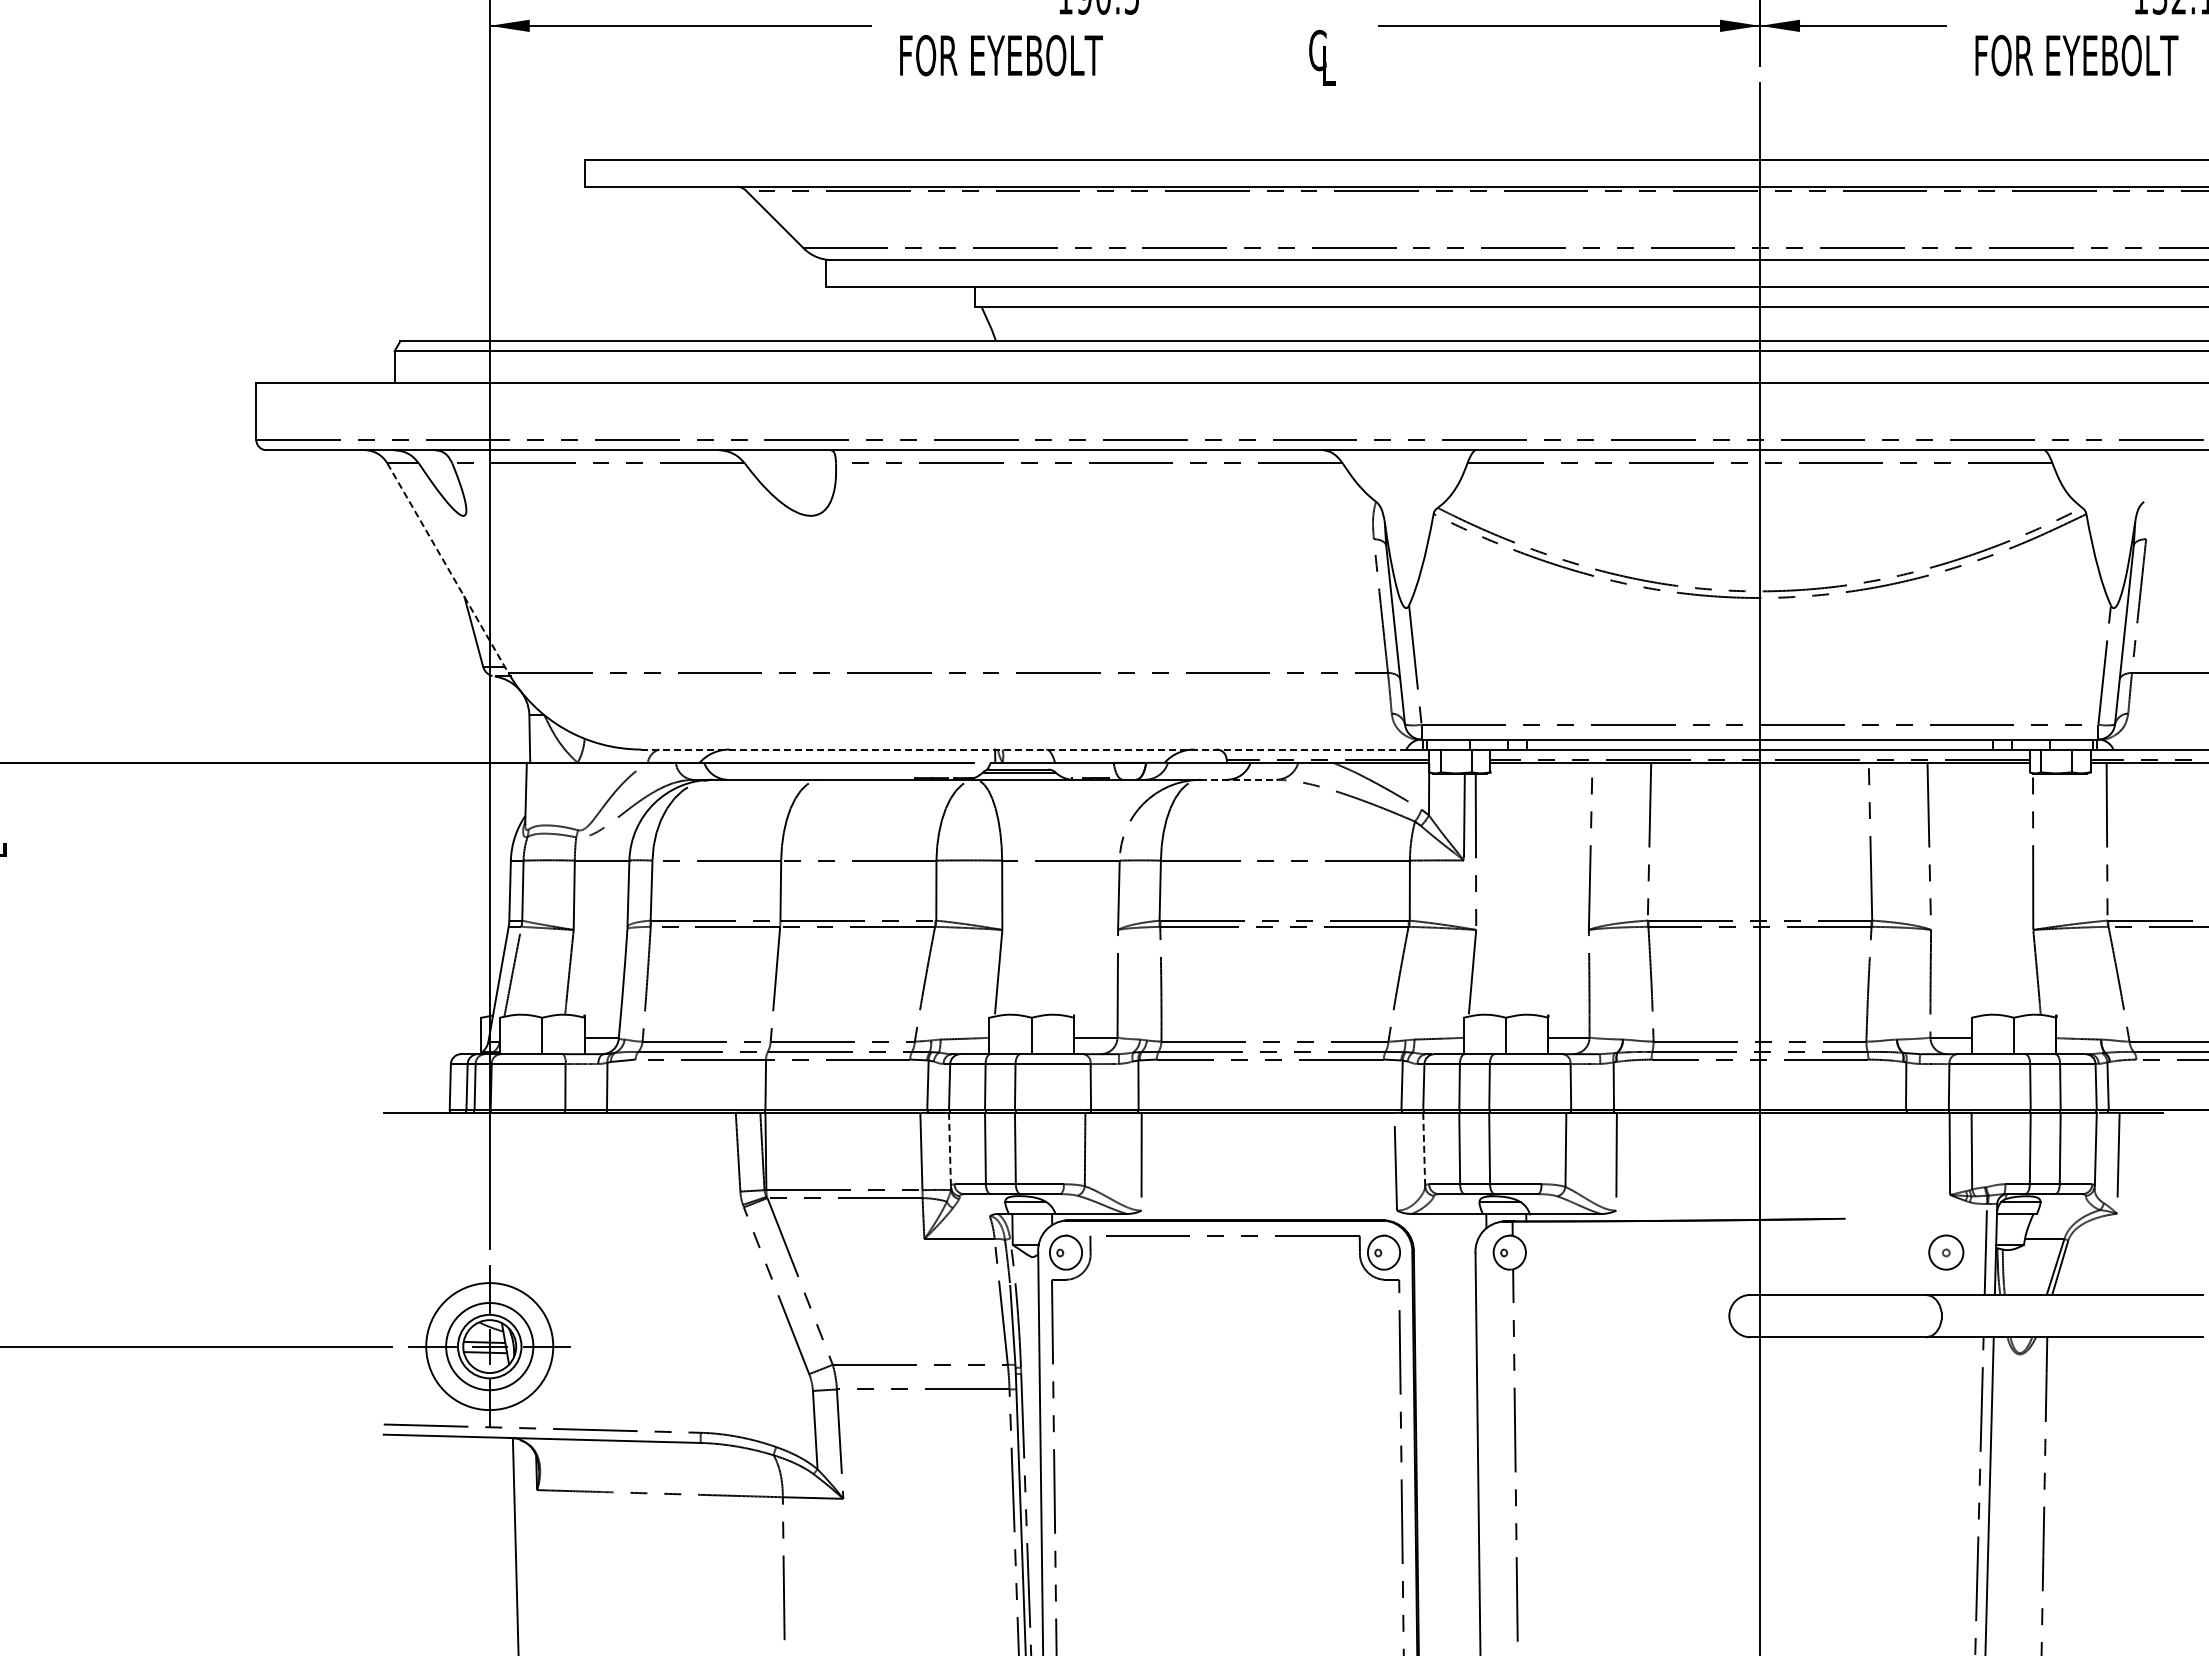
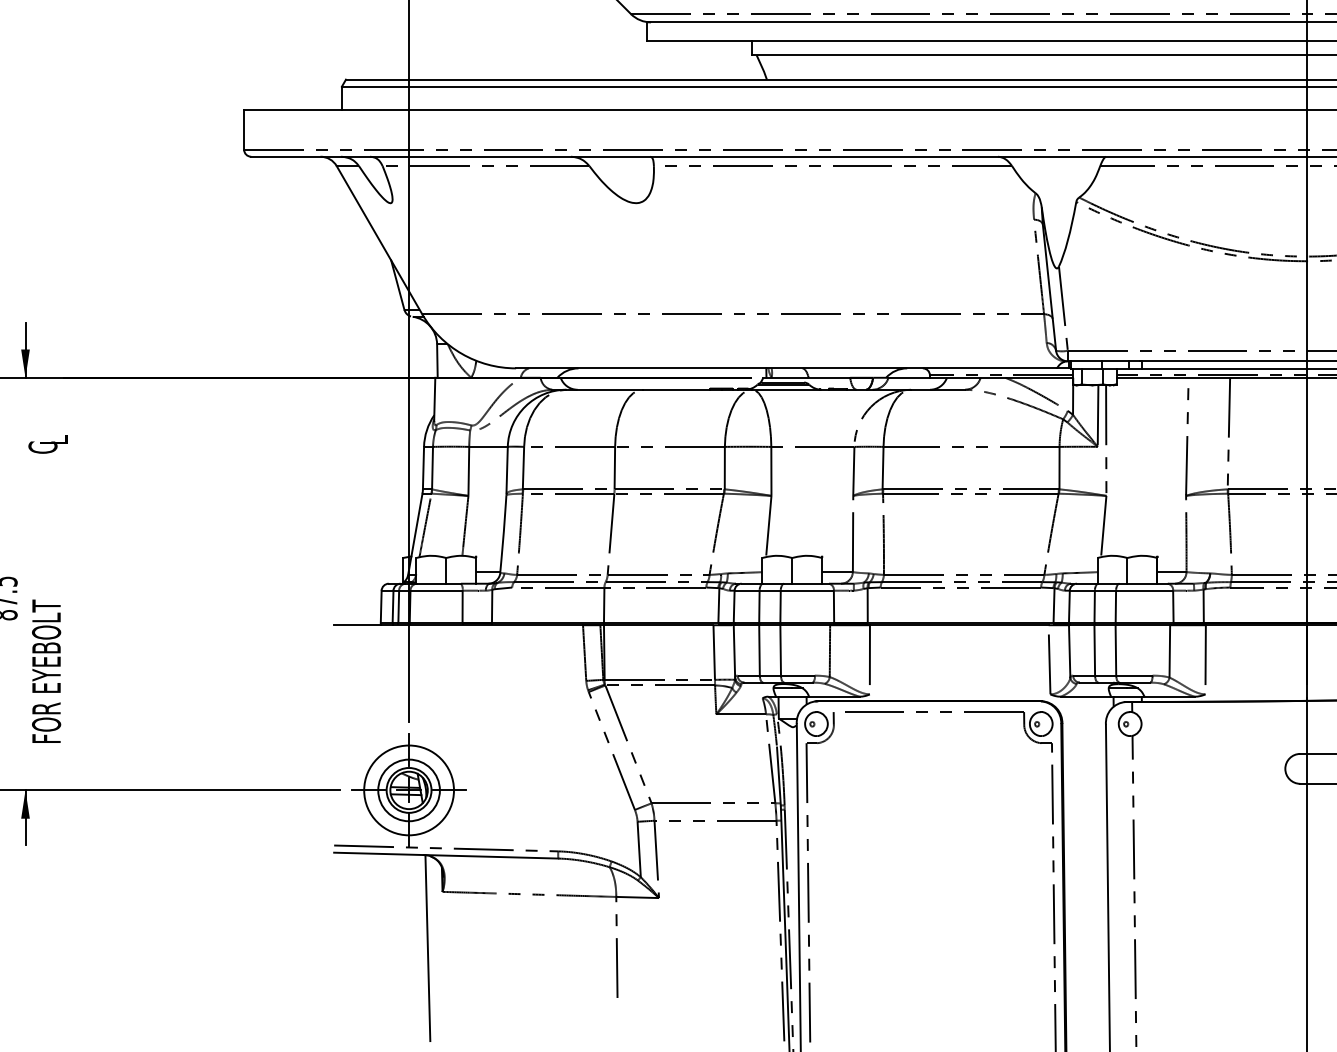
line: (447, 568) -> (379, 240), dashed -> solid
line: (1023, 749) -> (786, 368), dashed -> solid
line: (1238, 779) -> (938, 389), dashed -> solid
line: (949, 1149) -> (734, 651), dashed -> solid
line: (1424, 1149) -> (1069, 651), dashed -> solid

